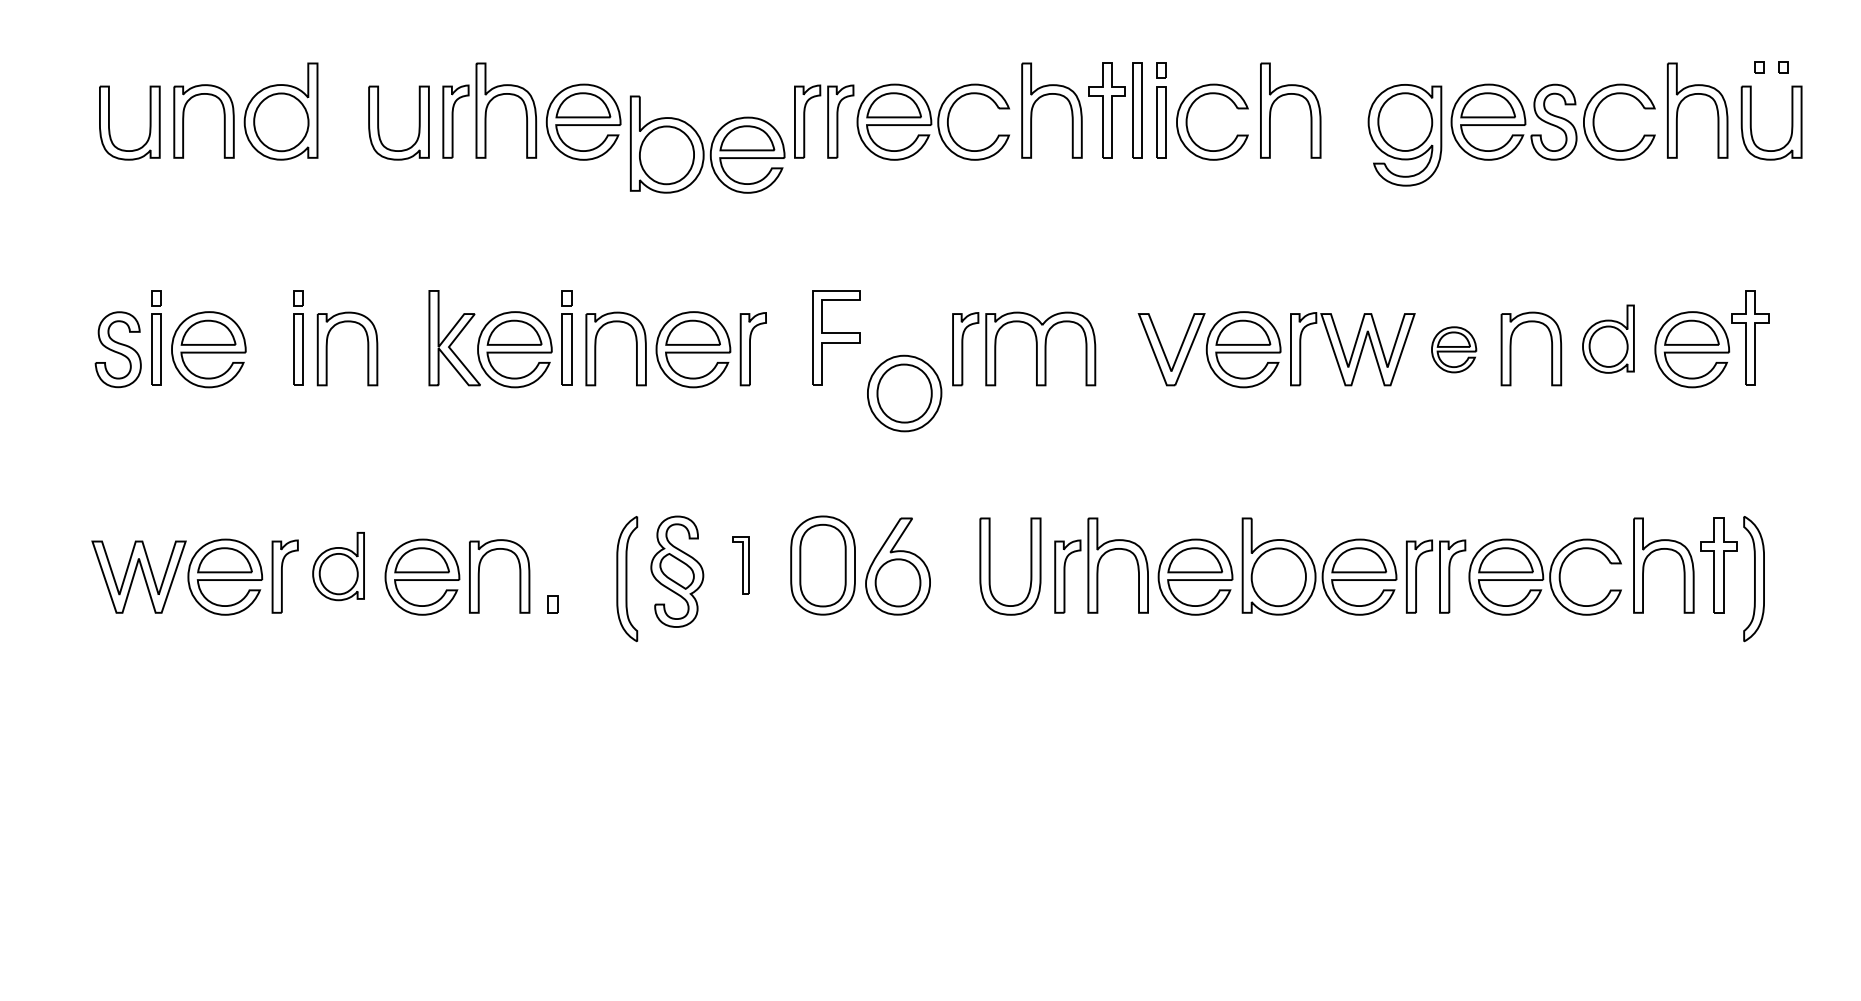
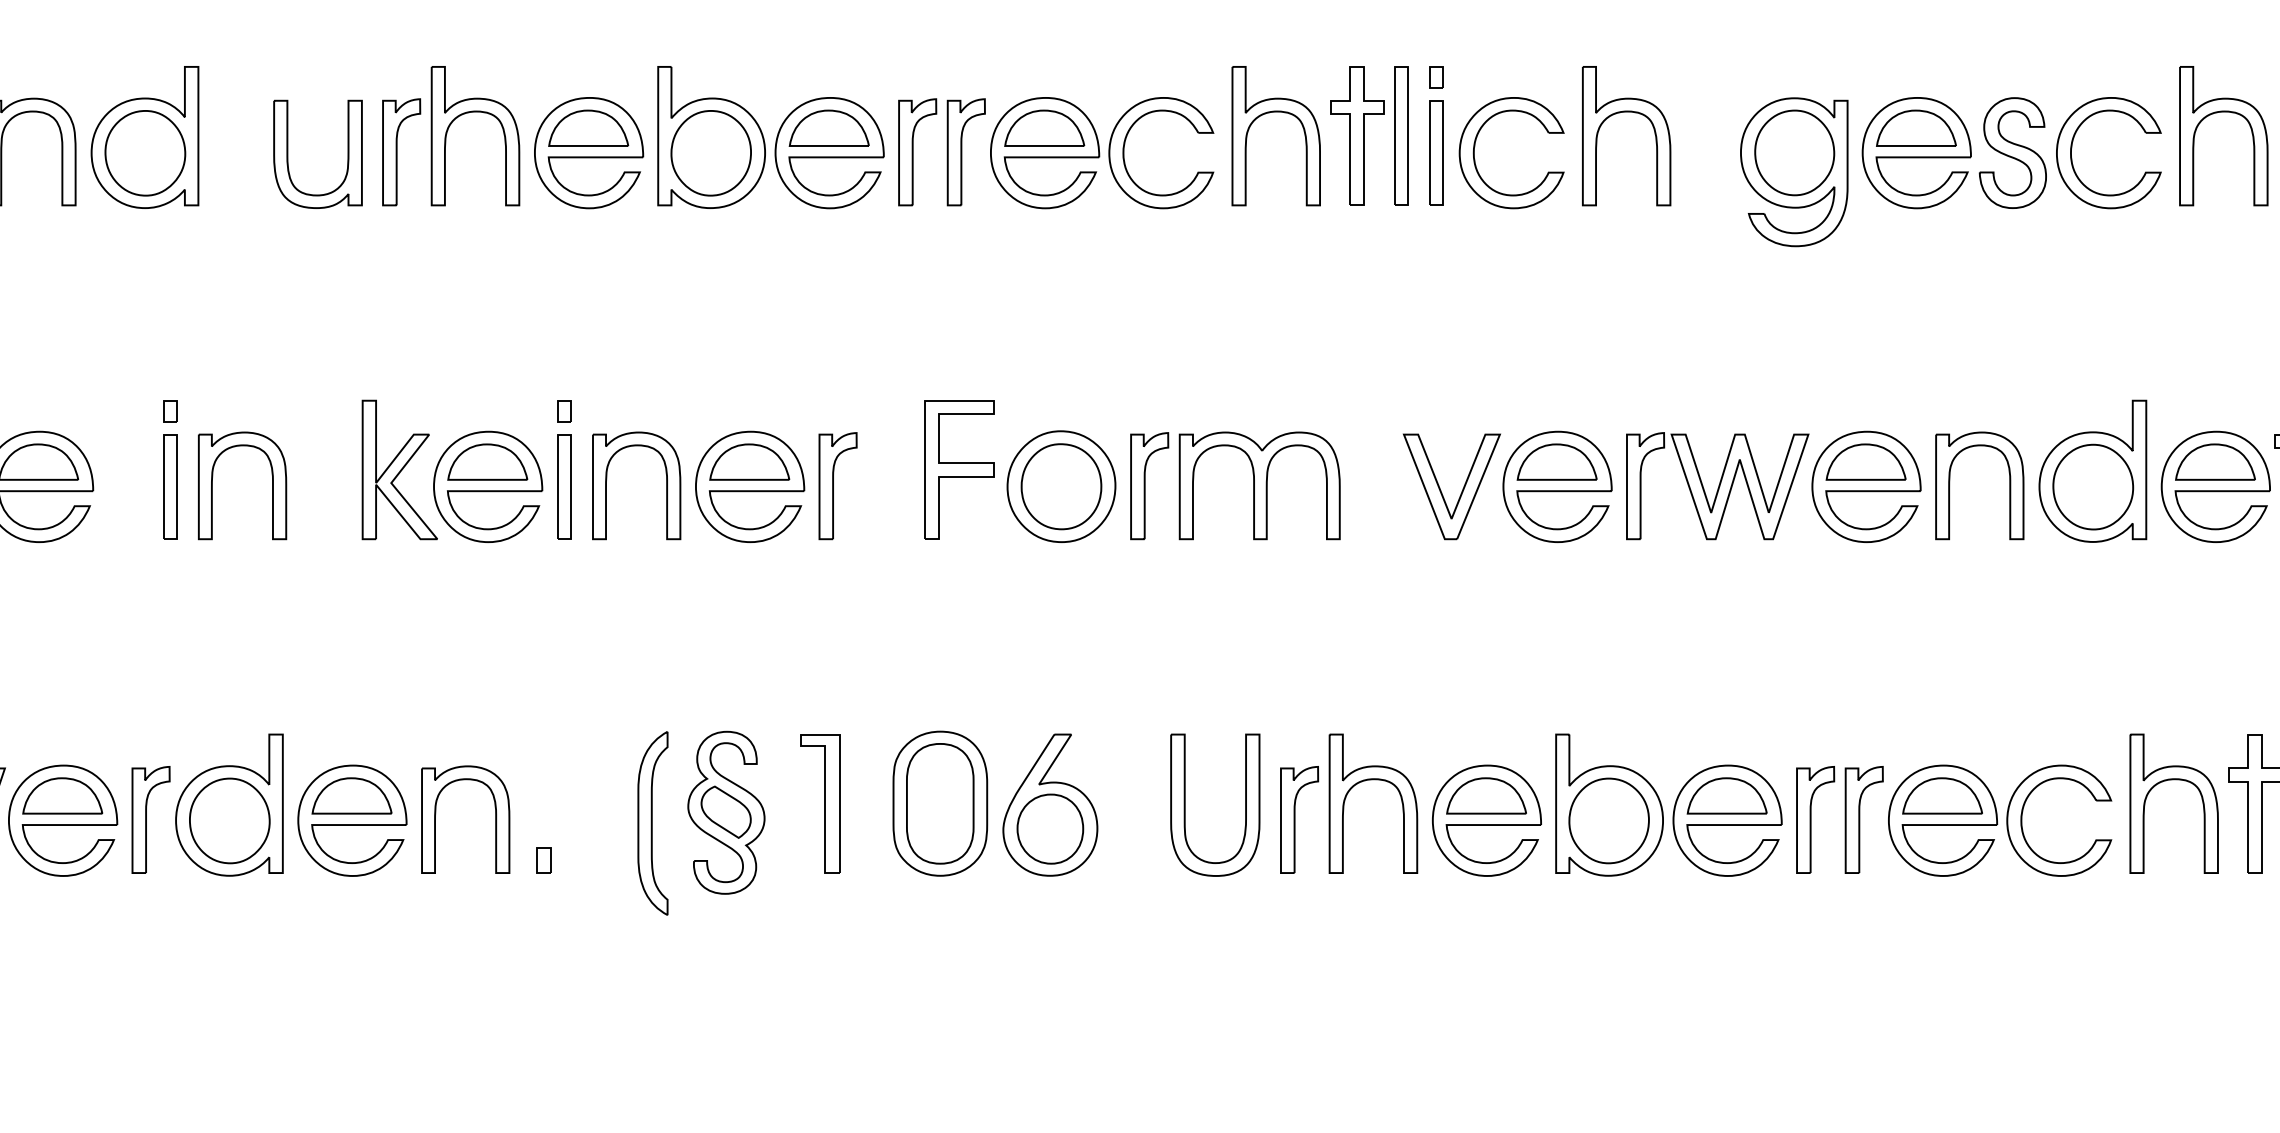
part: (707, 144) -> (770, 137), moved
part: (1608, 339) -> (2092, 471), size x1.43
part: (1453, 349) -> (1865, 486), size x1.67
part: (904, 393) -> (1061, 486), moved
part: (740, 565) -> (819, 803), size x1.67
part: (338, 566) -> (229, 805), size x1.43

